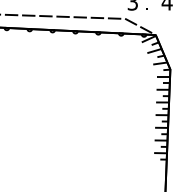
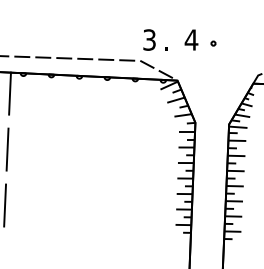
line: (18, 45) -> (9, 93), added
line: (16, 91) -> (7, 149), added
line: (15, 137) -> (5, 205), added

